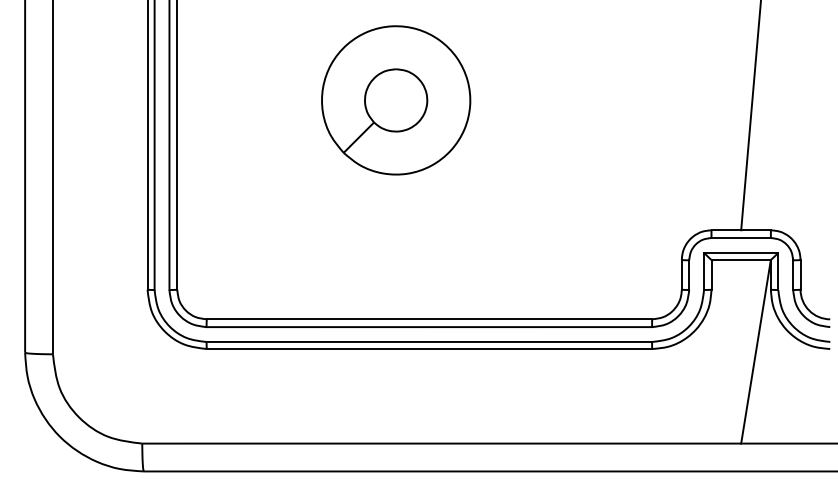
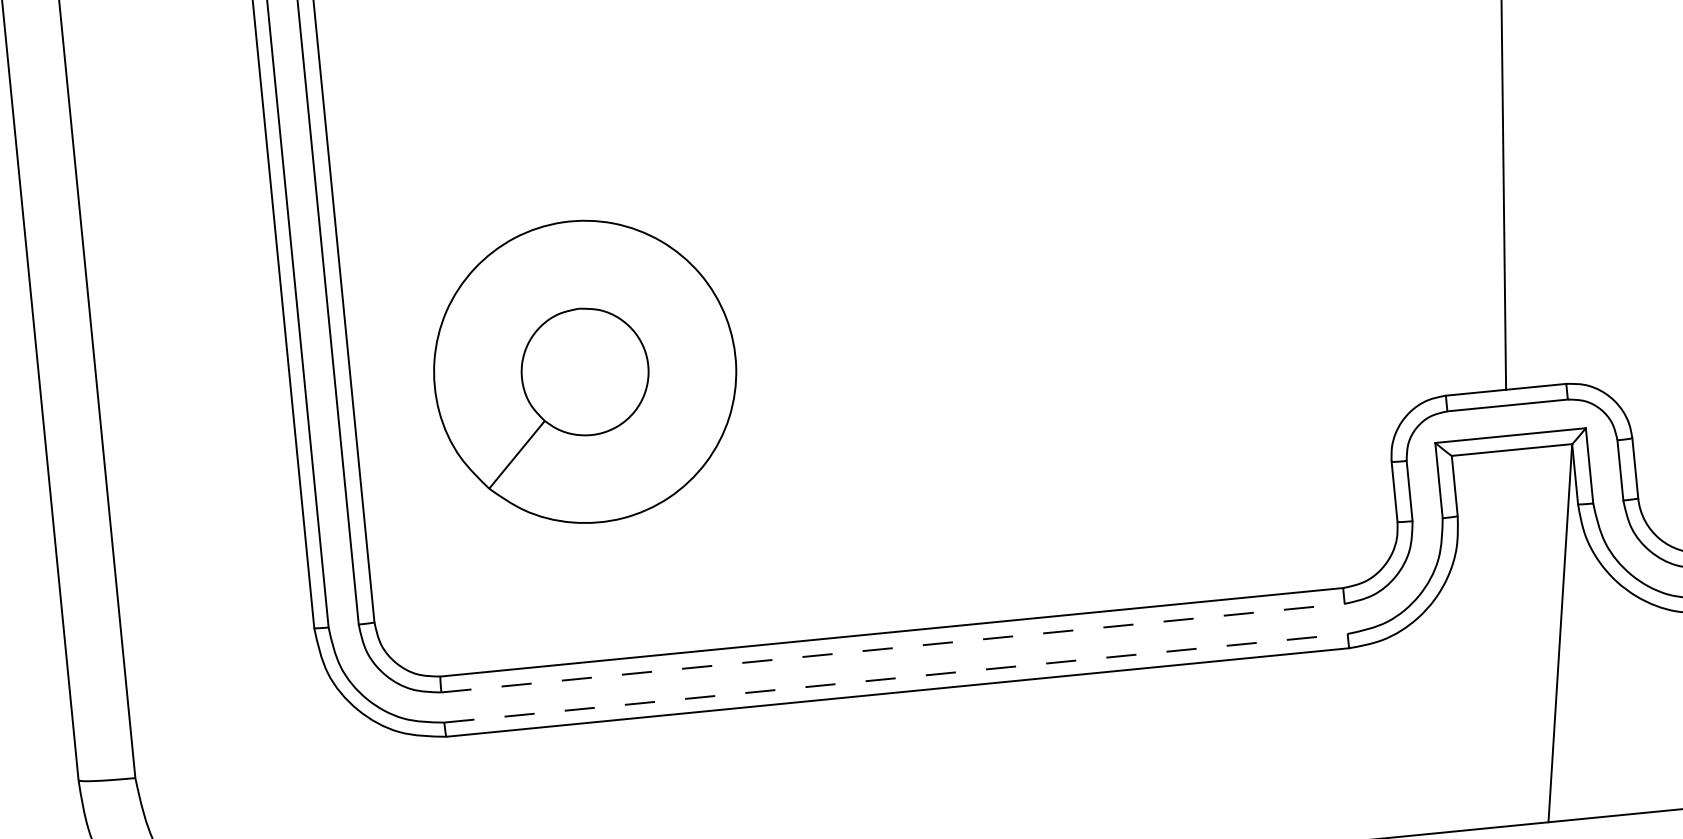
part: (396, 100) -> (585, 371), moved
line: (429, 327) -> (893, 648), solid -> dashed
line: (429, 341) -> (896, 677), solid -> dashed

